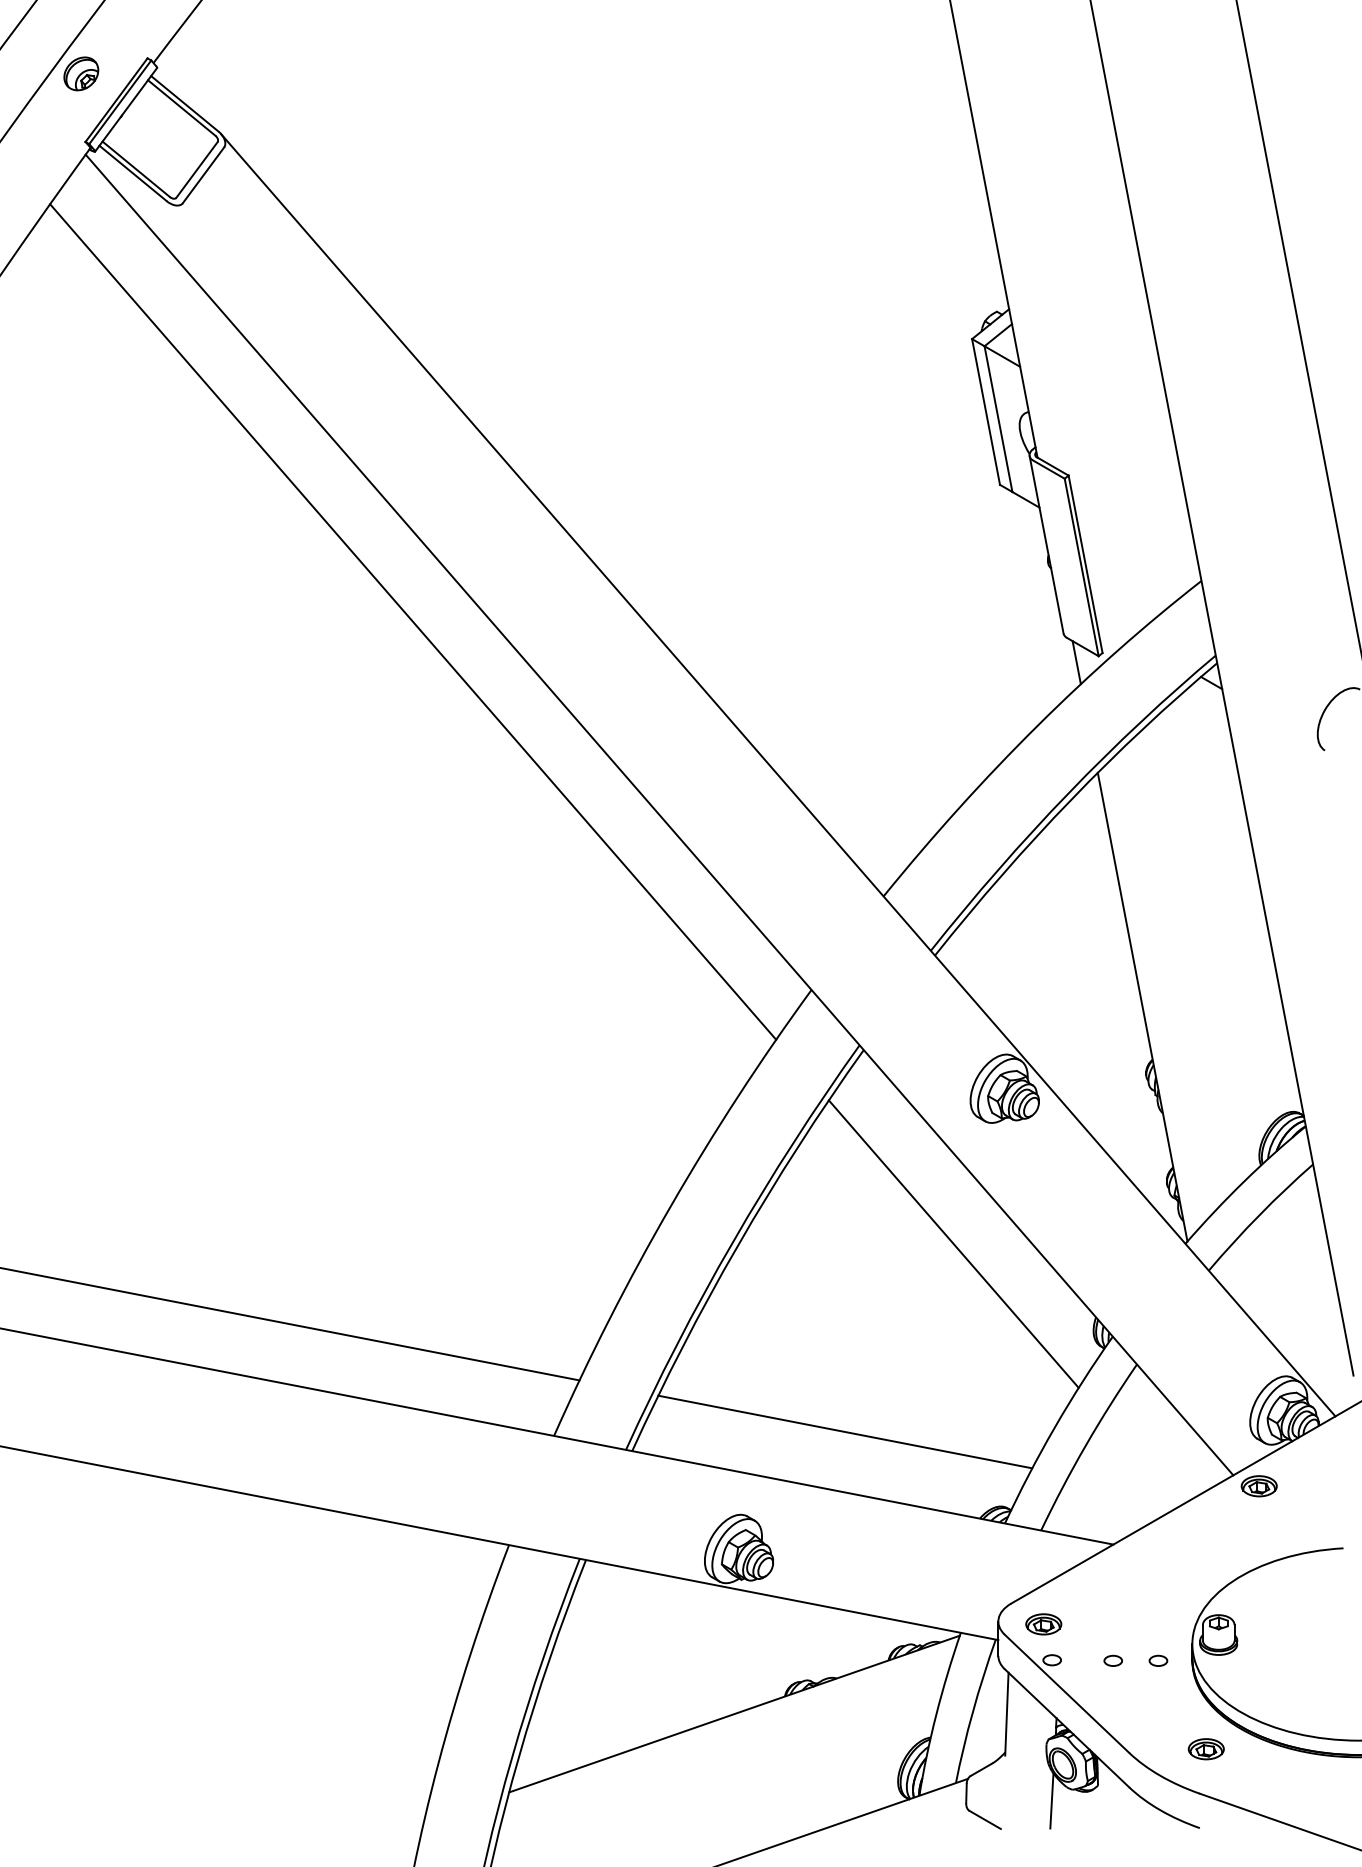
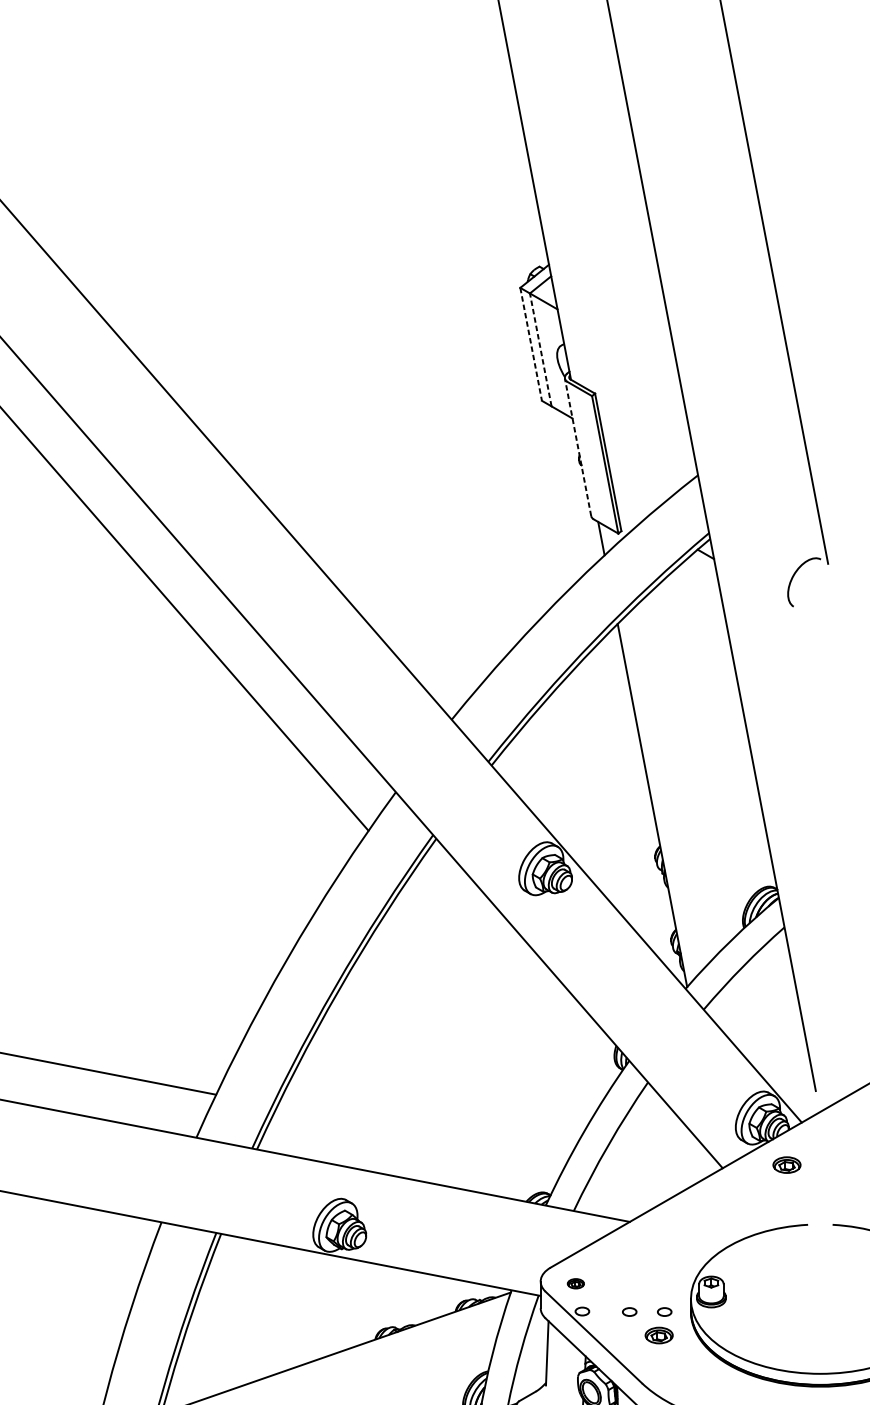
line: (986, 412) -> (531, 344), solid -> dashed
line: (998, 418) -> (540, 349), solid -> dashed
line: (1046, 544) -> (577, 447), solid -> dashed
line: (953, 1243) -> (505, 988), removed
line: (845, 1431) -> (422, 1134), removed
part: (1258, 1486) -> (786, 1165), moved
part: (1043, 1624) -> (575, 1283), size x0.6
part: (1205, 1749) -> (658, 1335), moved

